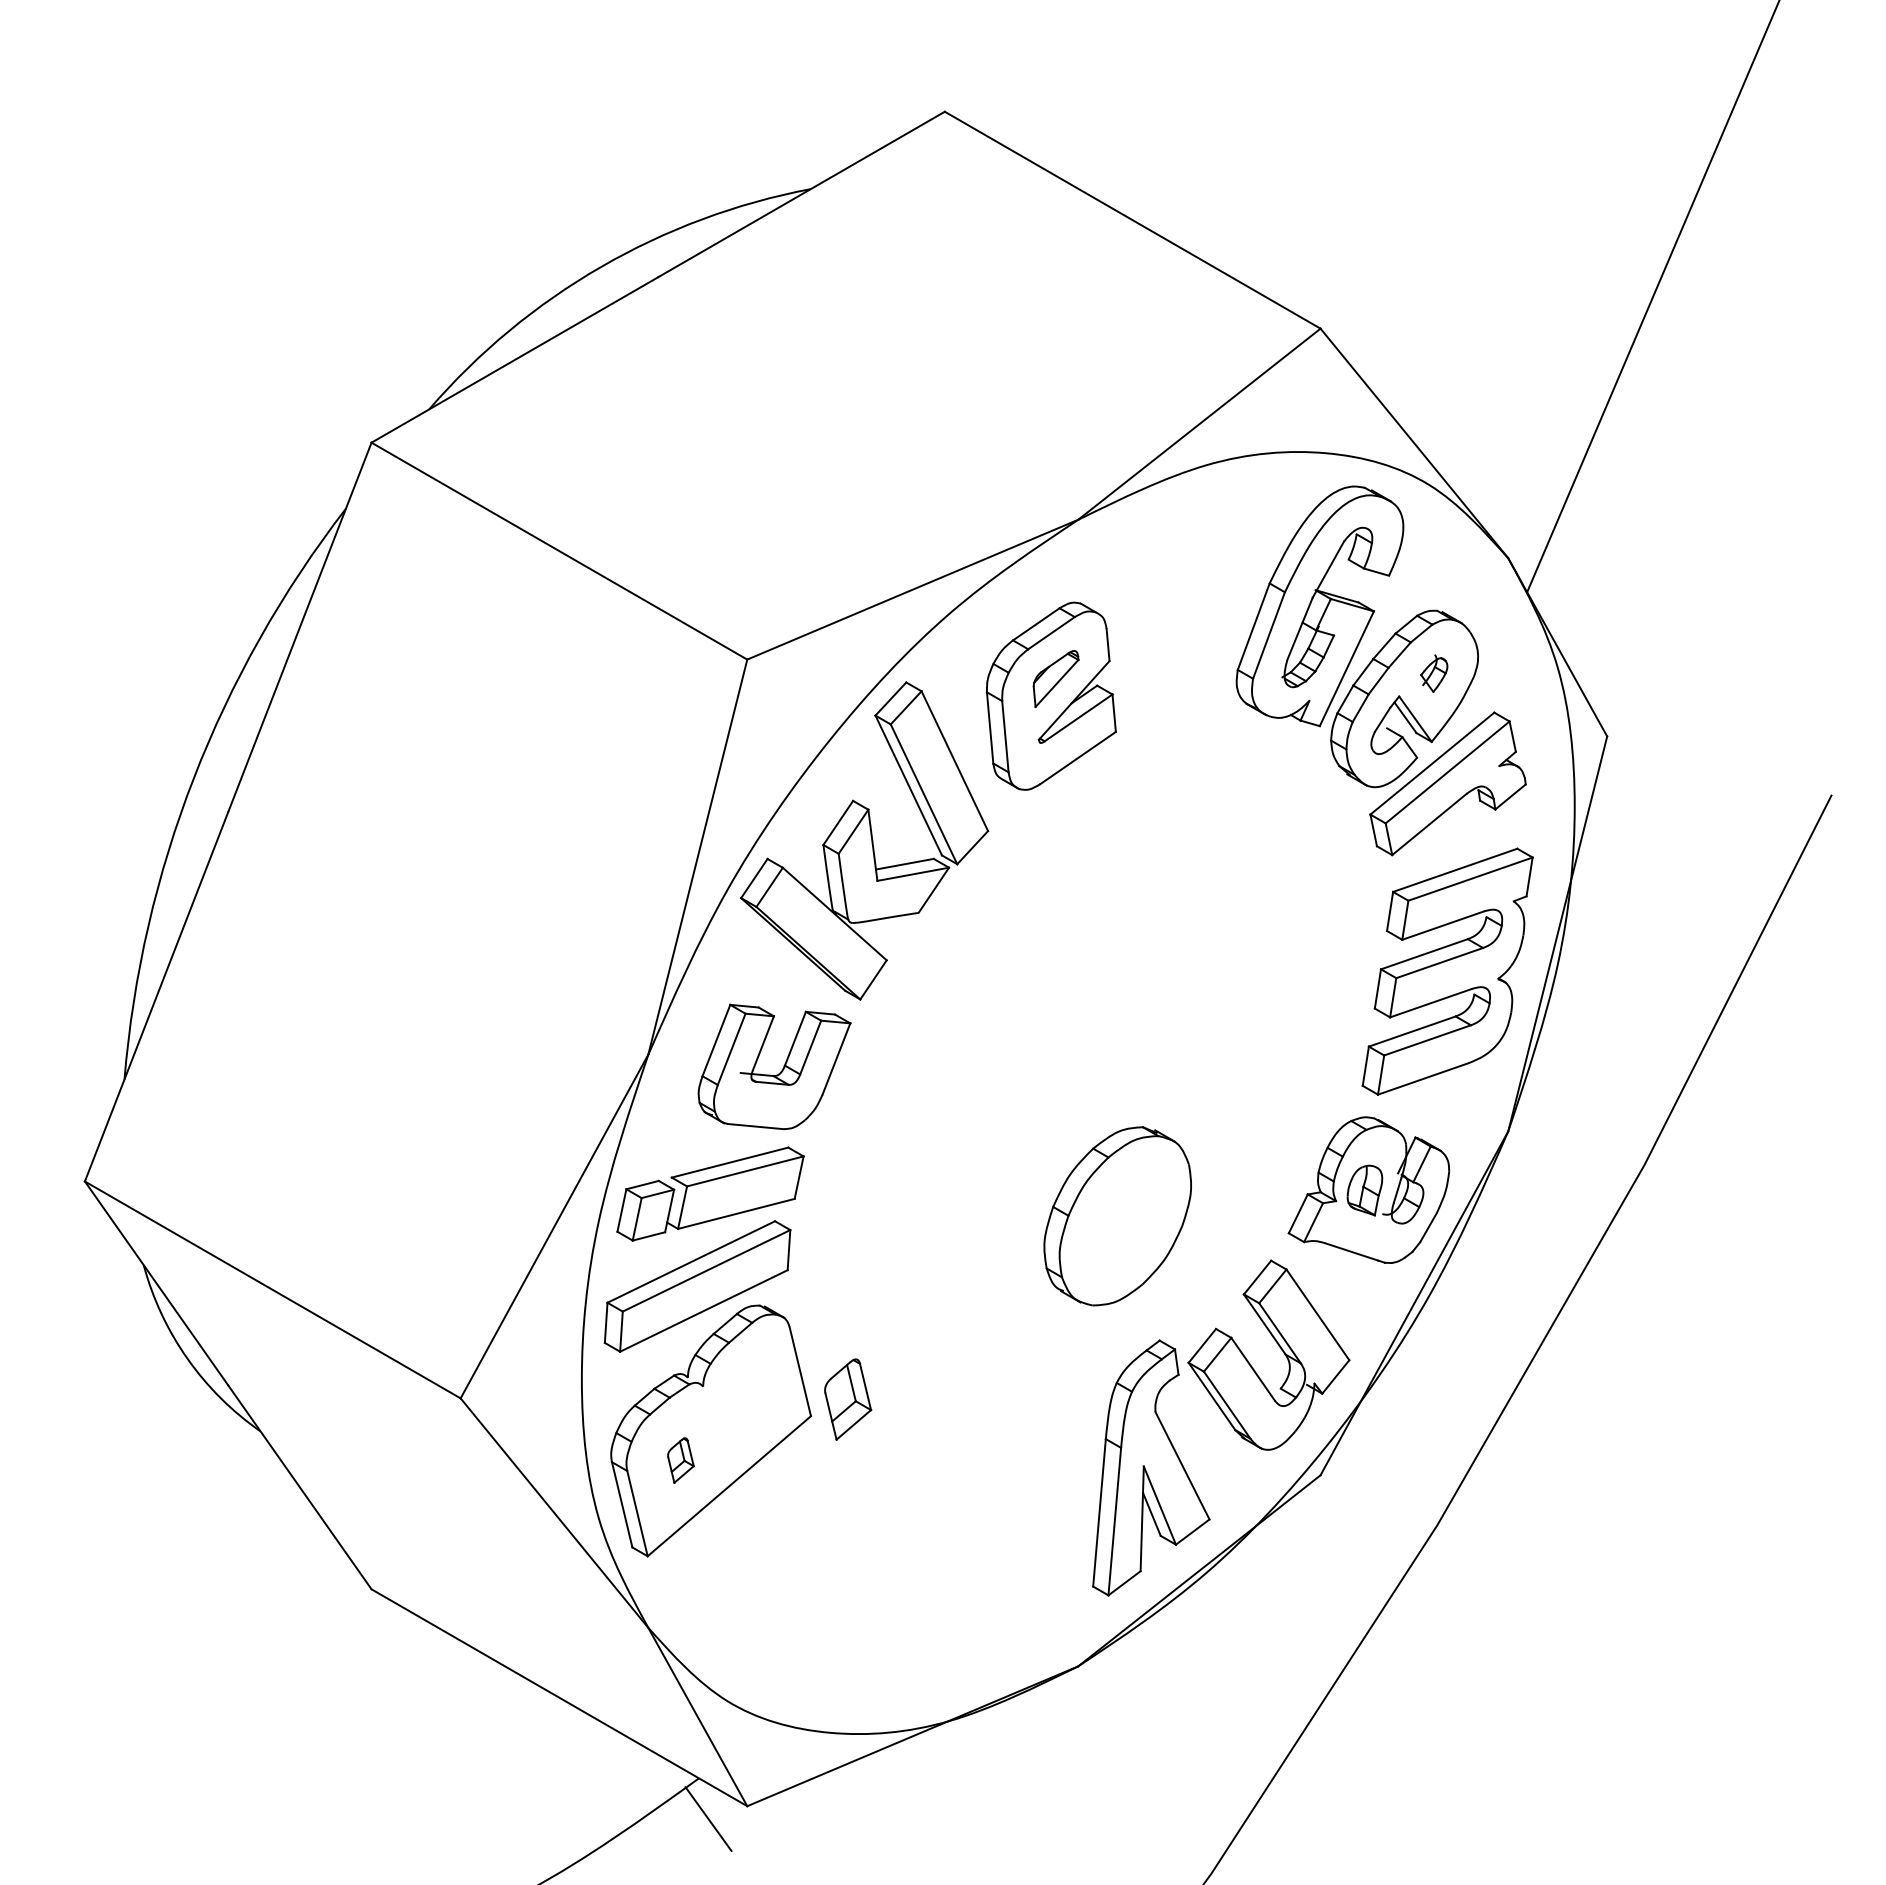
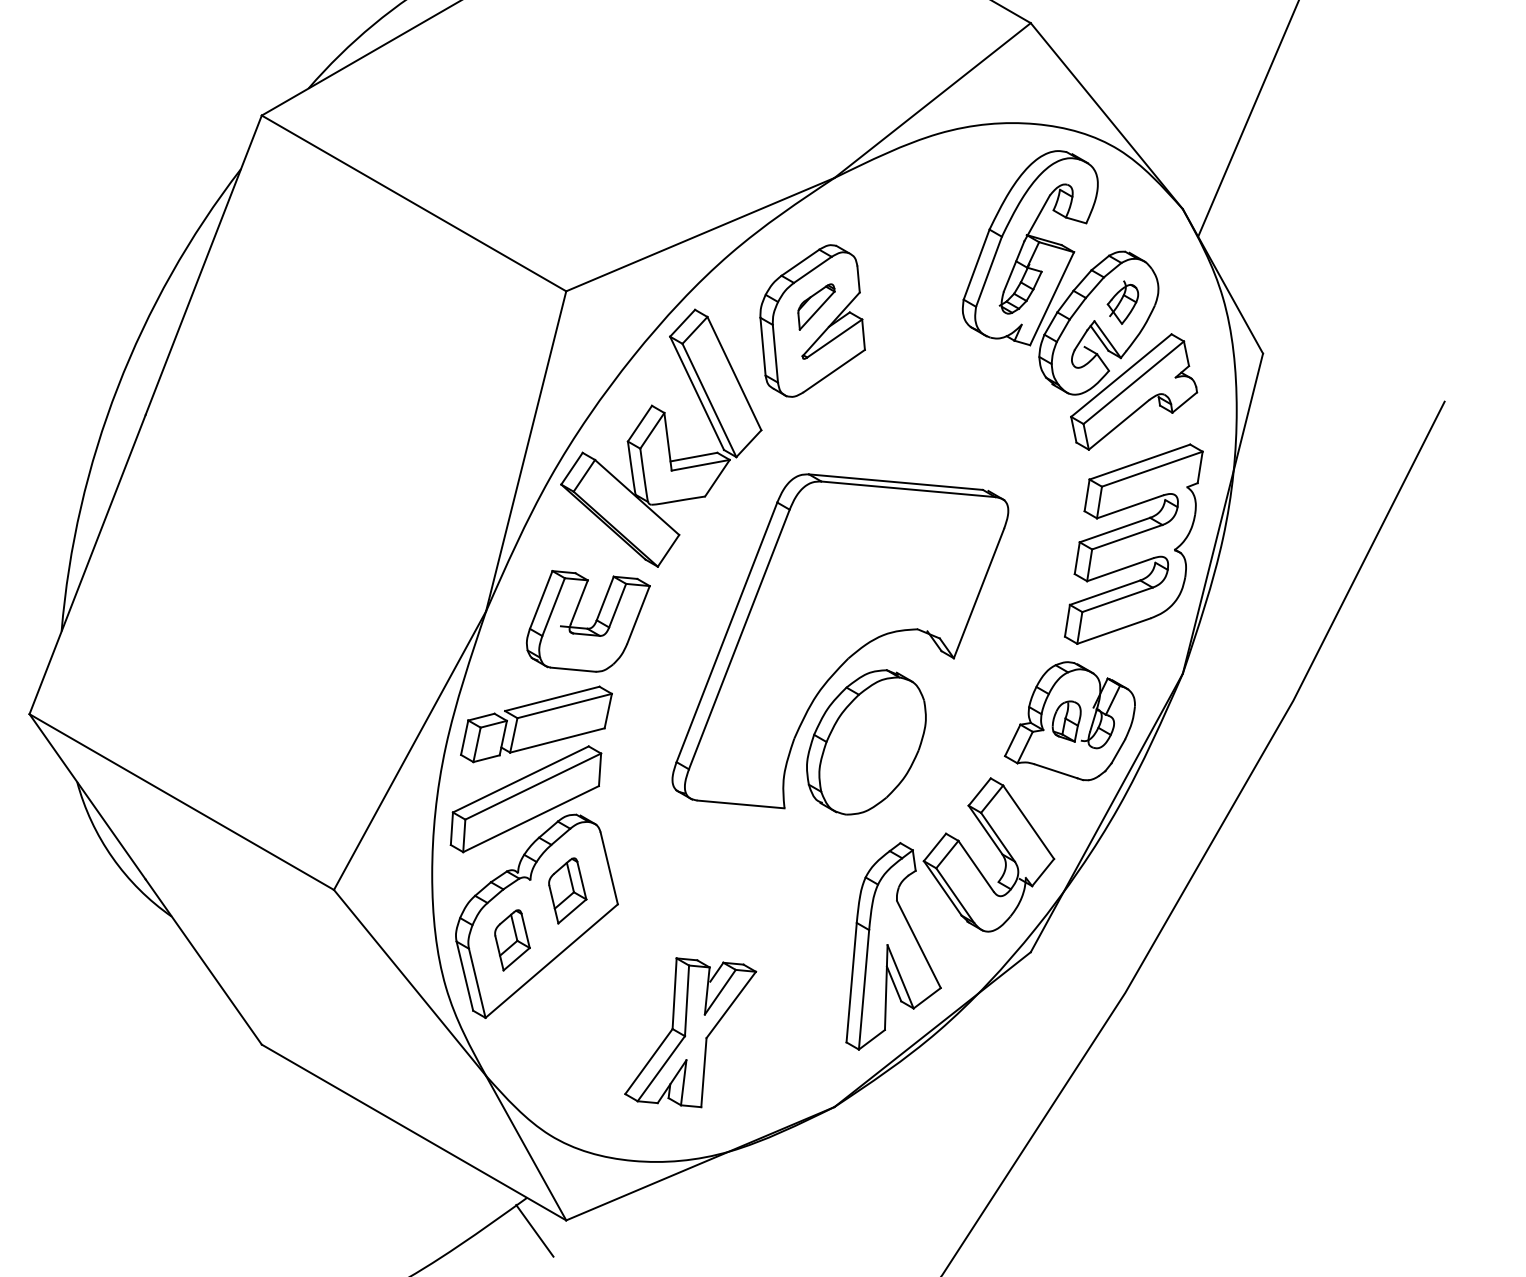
part: (1433, 673) -> (1122, 302), size x1.43
part: (1085, 1091) -> (840, 641), added
part: (848, 1399) -> (568, 890), moved
part: (680, 1460) -> (512, 940), size x1.67
part: (900, 1574) -> (690, 1032), added

